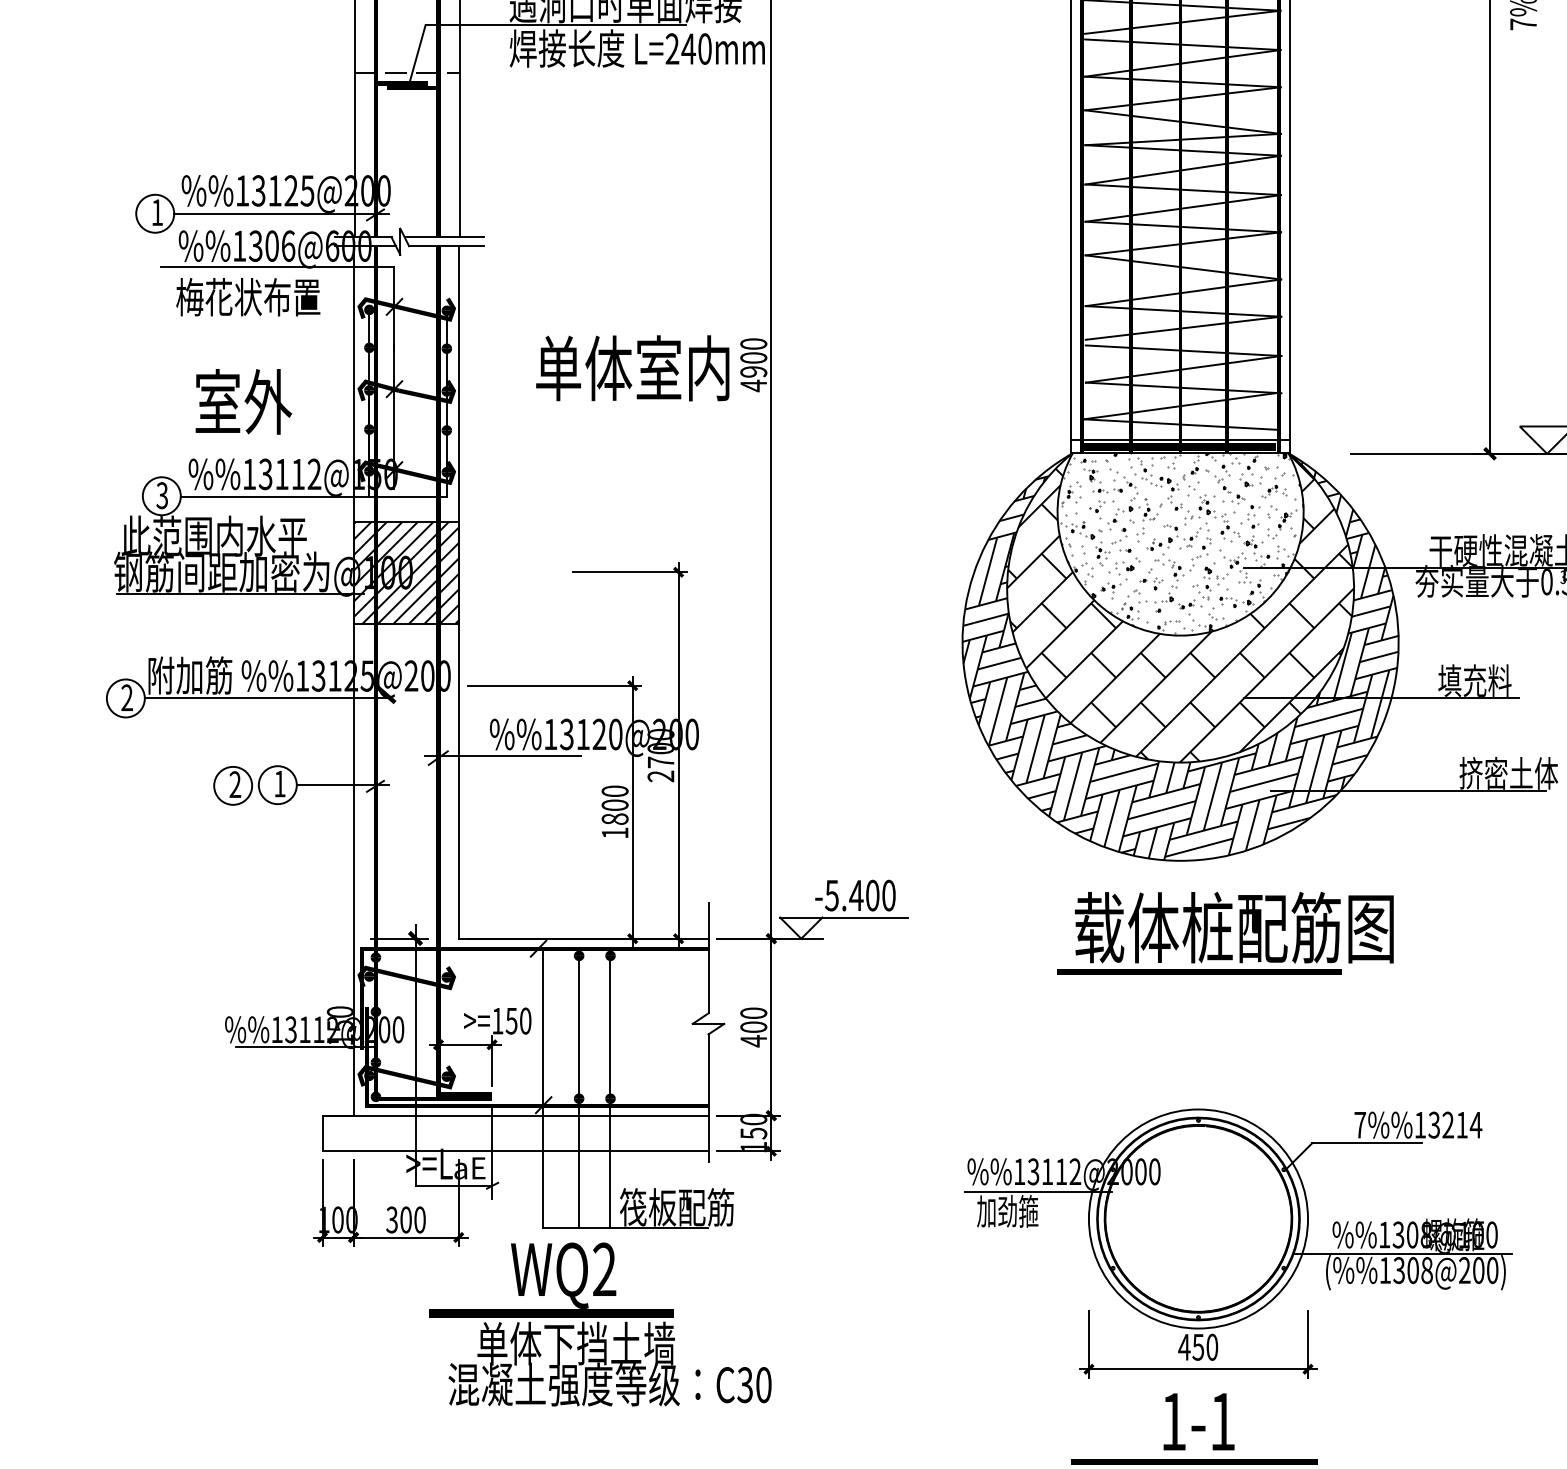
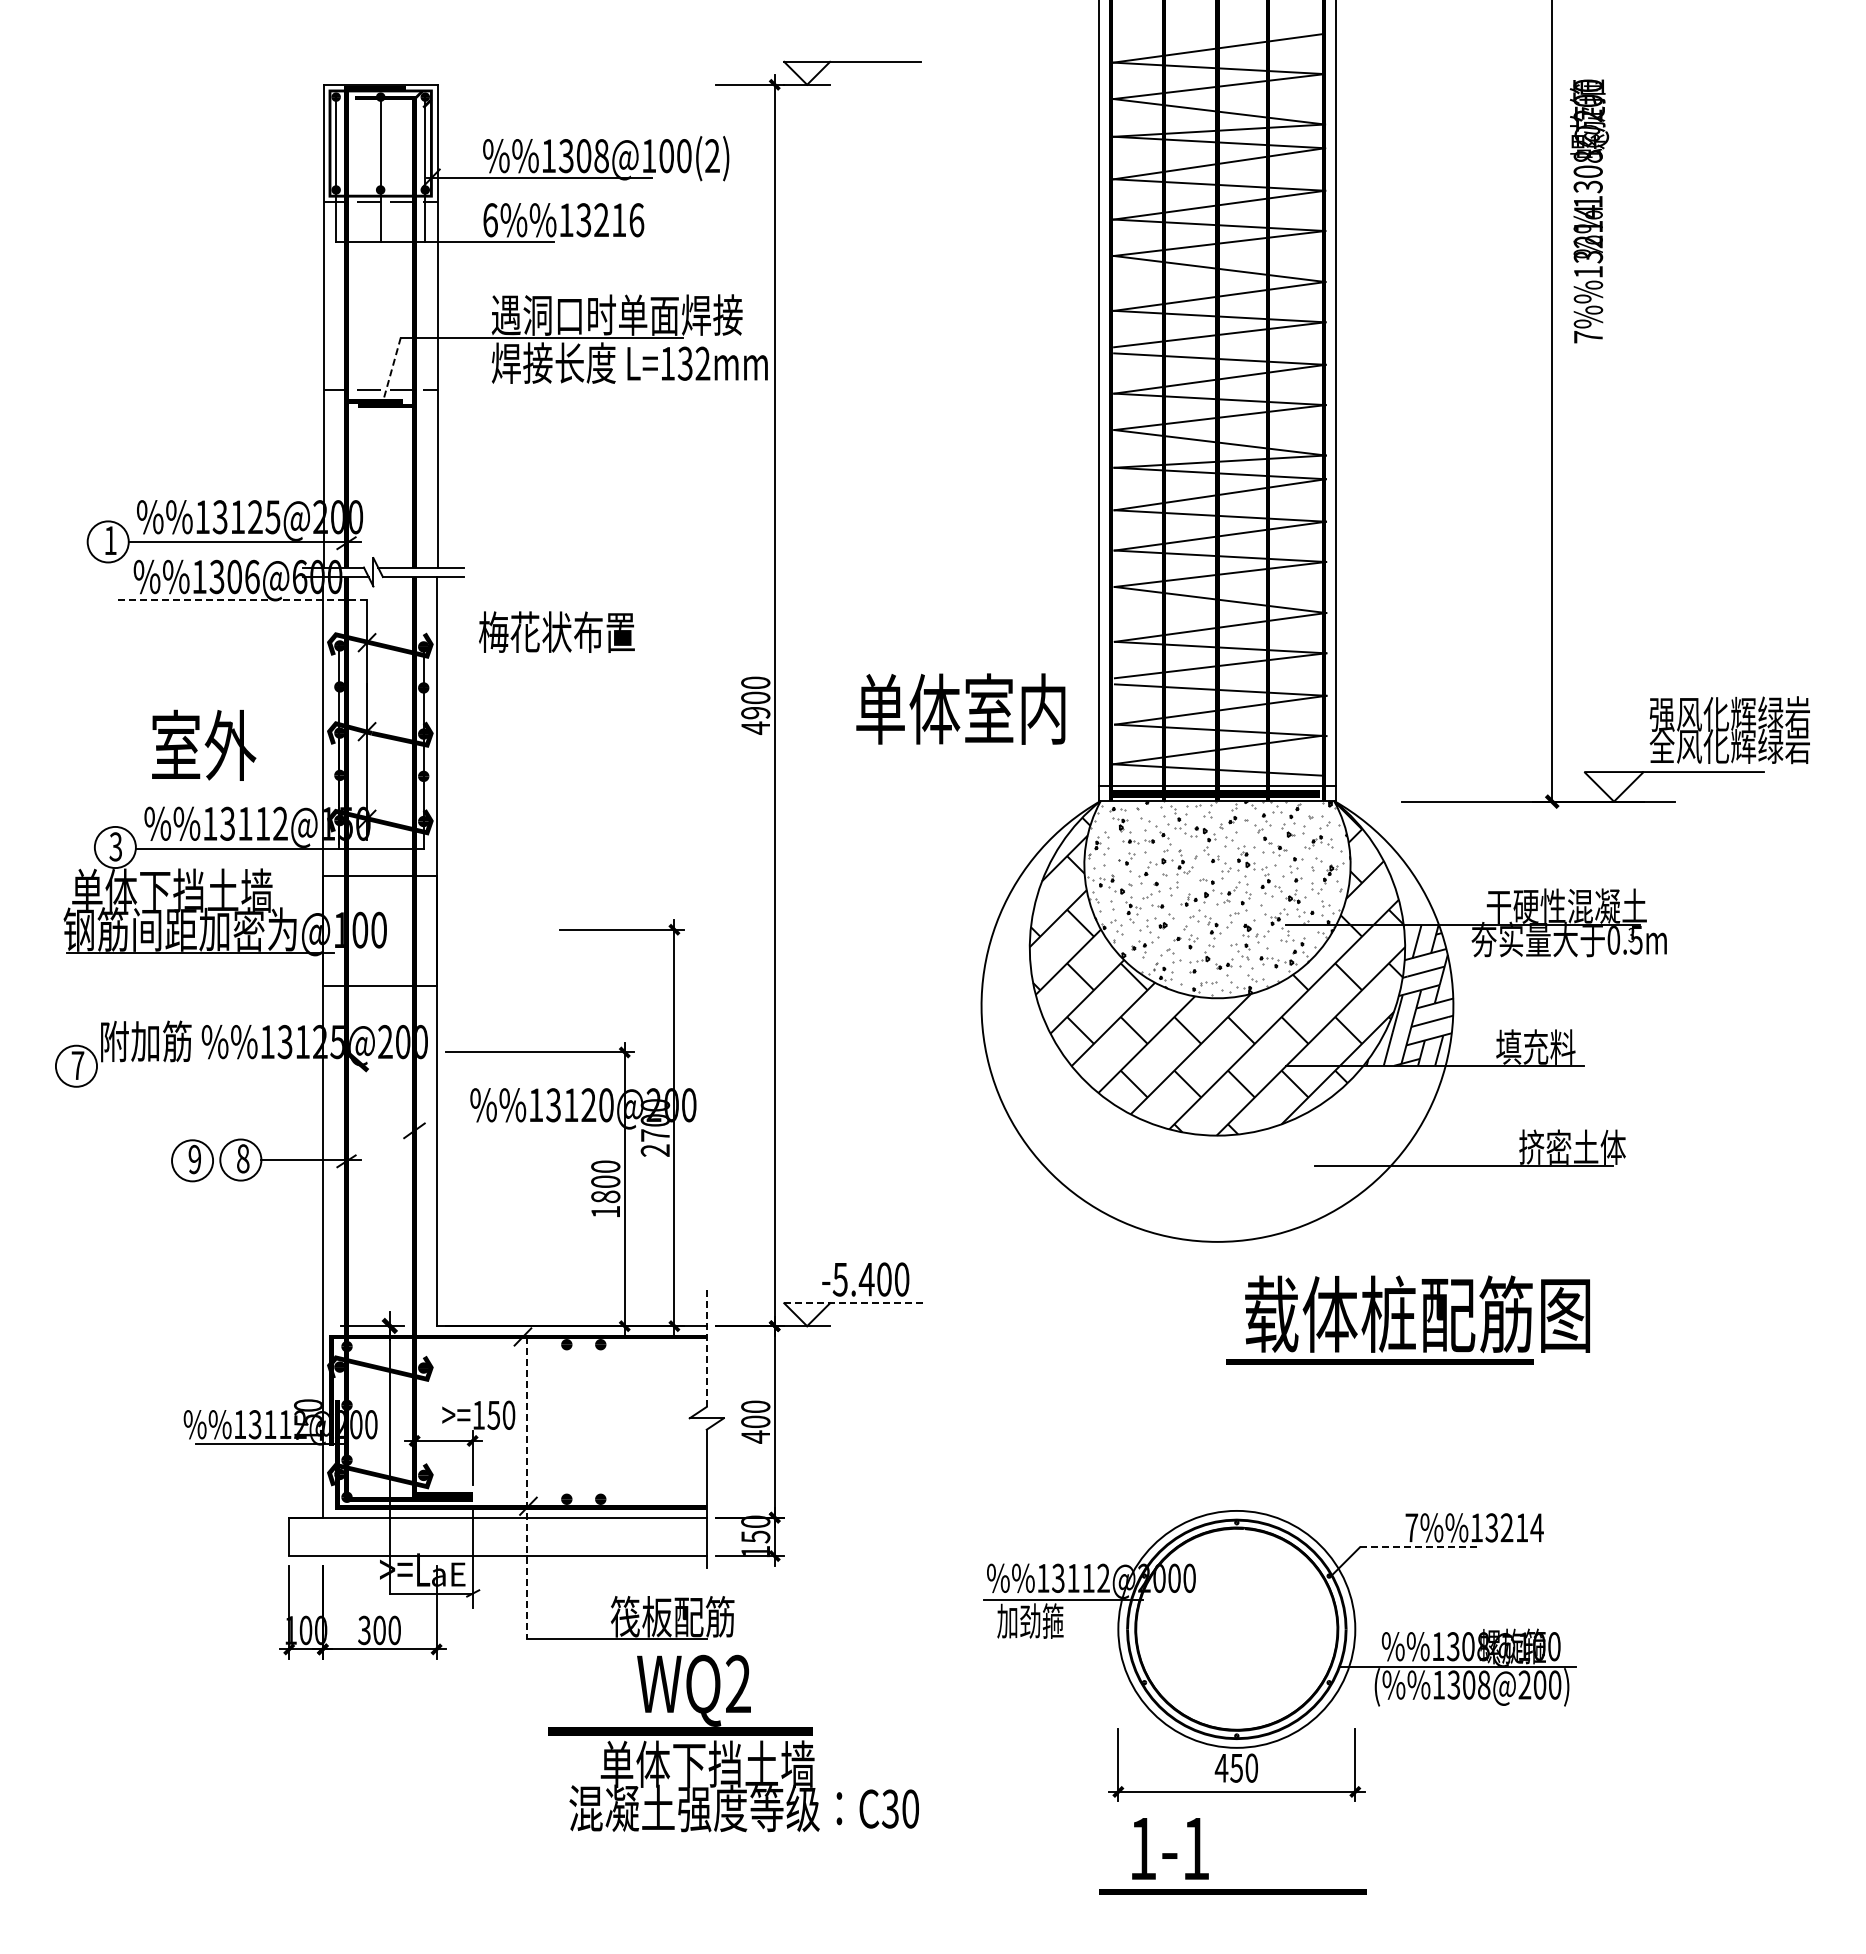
text: (688, 48) -> (685, 363), L=240mm -> L=132mm
line: (417, 55) -> (391, 370), solid -> dashed
line: (277, 266) -> (240, 599), solid -> dashed
text: (247, 296) -> (556, 631), moved
text: (632, 367) -> (960, 708), moved
hatch: (1339, 512) -> (1389, 865), removed
text: (214, 535) -> (172, 890), 此范围内水平 -> 单体下挡土墙
hatch: (405, 572) -> (379, 930), removed
hatch: (1172, 657) -> (1208, 1021), removed
text: (126, 697) -> (77, 1065), 2 -> 7
line: (267, 698) -> (229, 1066), removed
line: (503, 755) -> (484, 1128), removed
text: (280, 783) -> (243, 1158), 1 -> 8
text: (234, 784) -> (194, 1159), 2 -> 9
line: (845, 917) -> (854, 1303), solid -> dashed
text: (1224, 932) -> (1407, 1319), moved
line: (708, 958) -> (706, 1347), solid -> dashed
line: (578, 1087) -> (566, 1487), removed
line: (610, 1087) -> (600, 1487), removed
line: (542, 1088) -> (527, 1488), solid -> dashed
line: (1367, 1143) -> (1419, 1547), solid -> dashed
text: (600, 1324) -> (733, 1743), moved
text: (1199, 1421) -> (1170, 1848), moved

